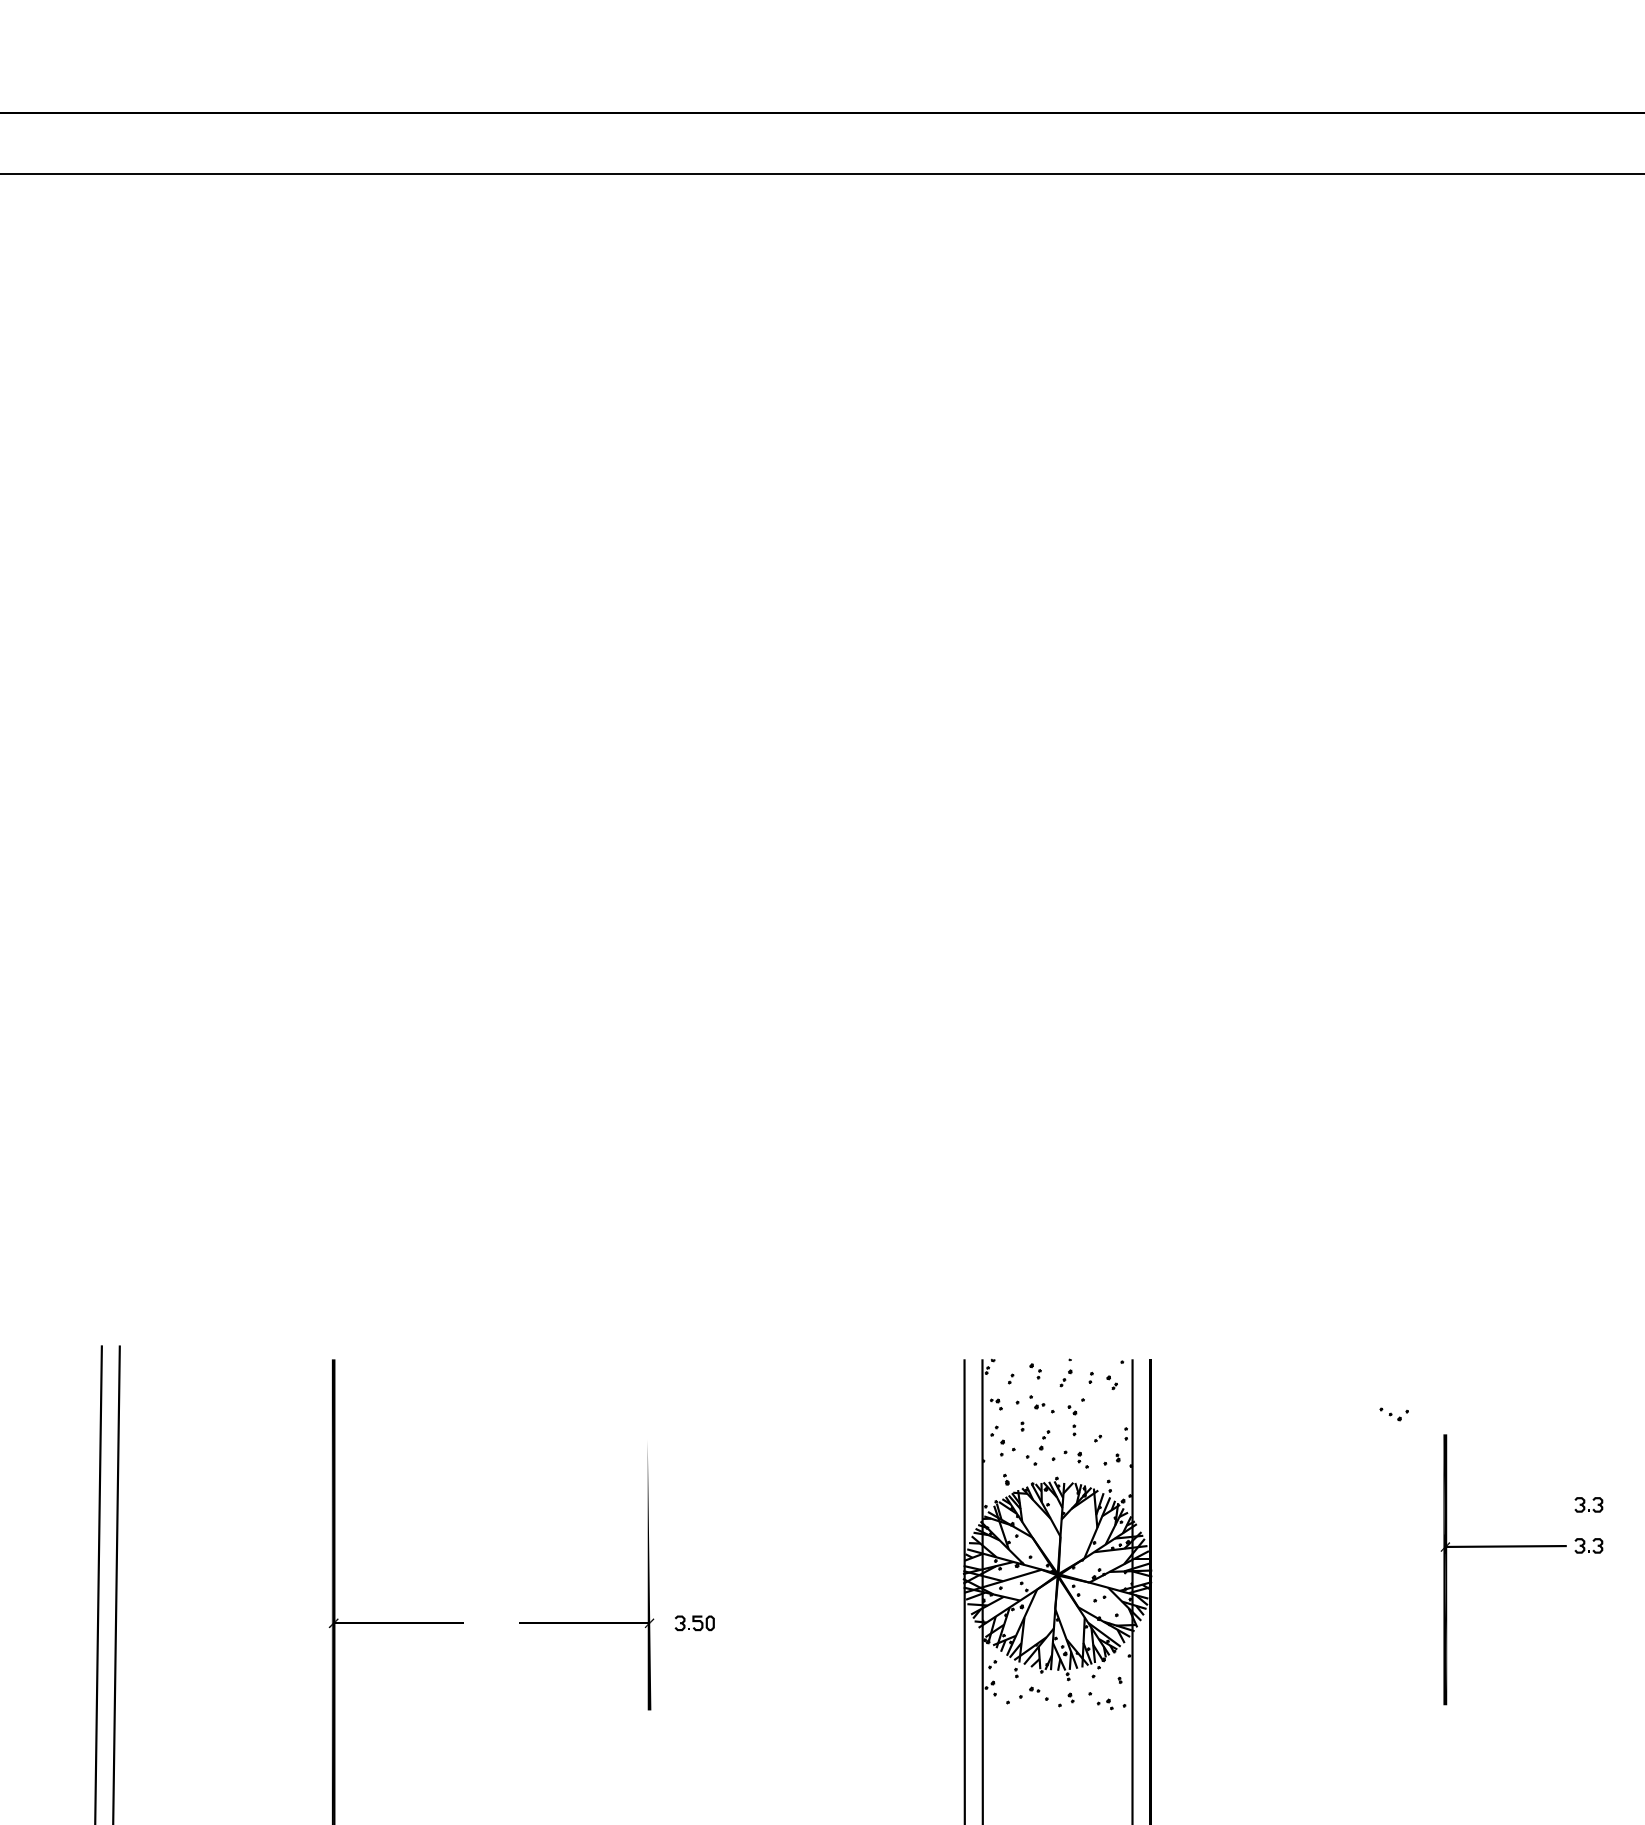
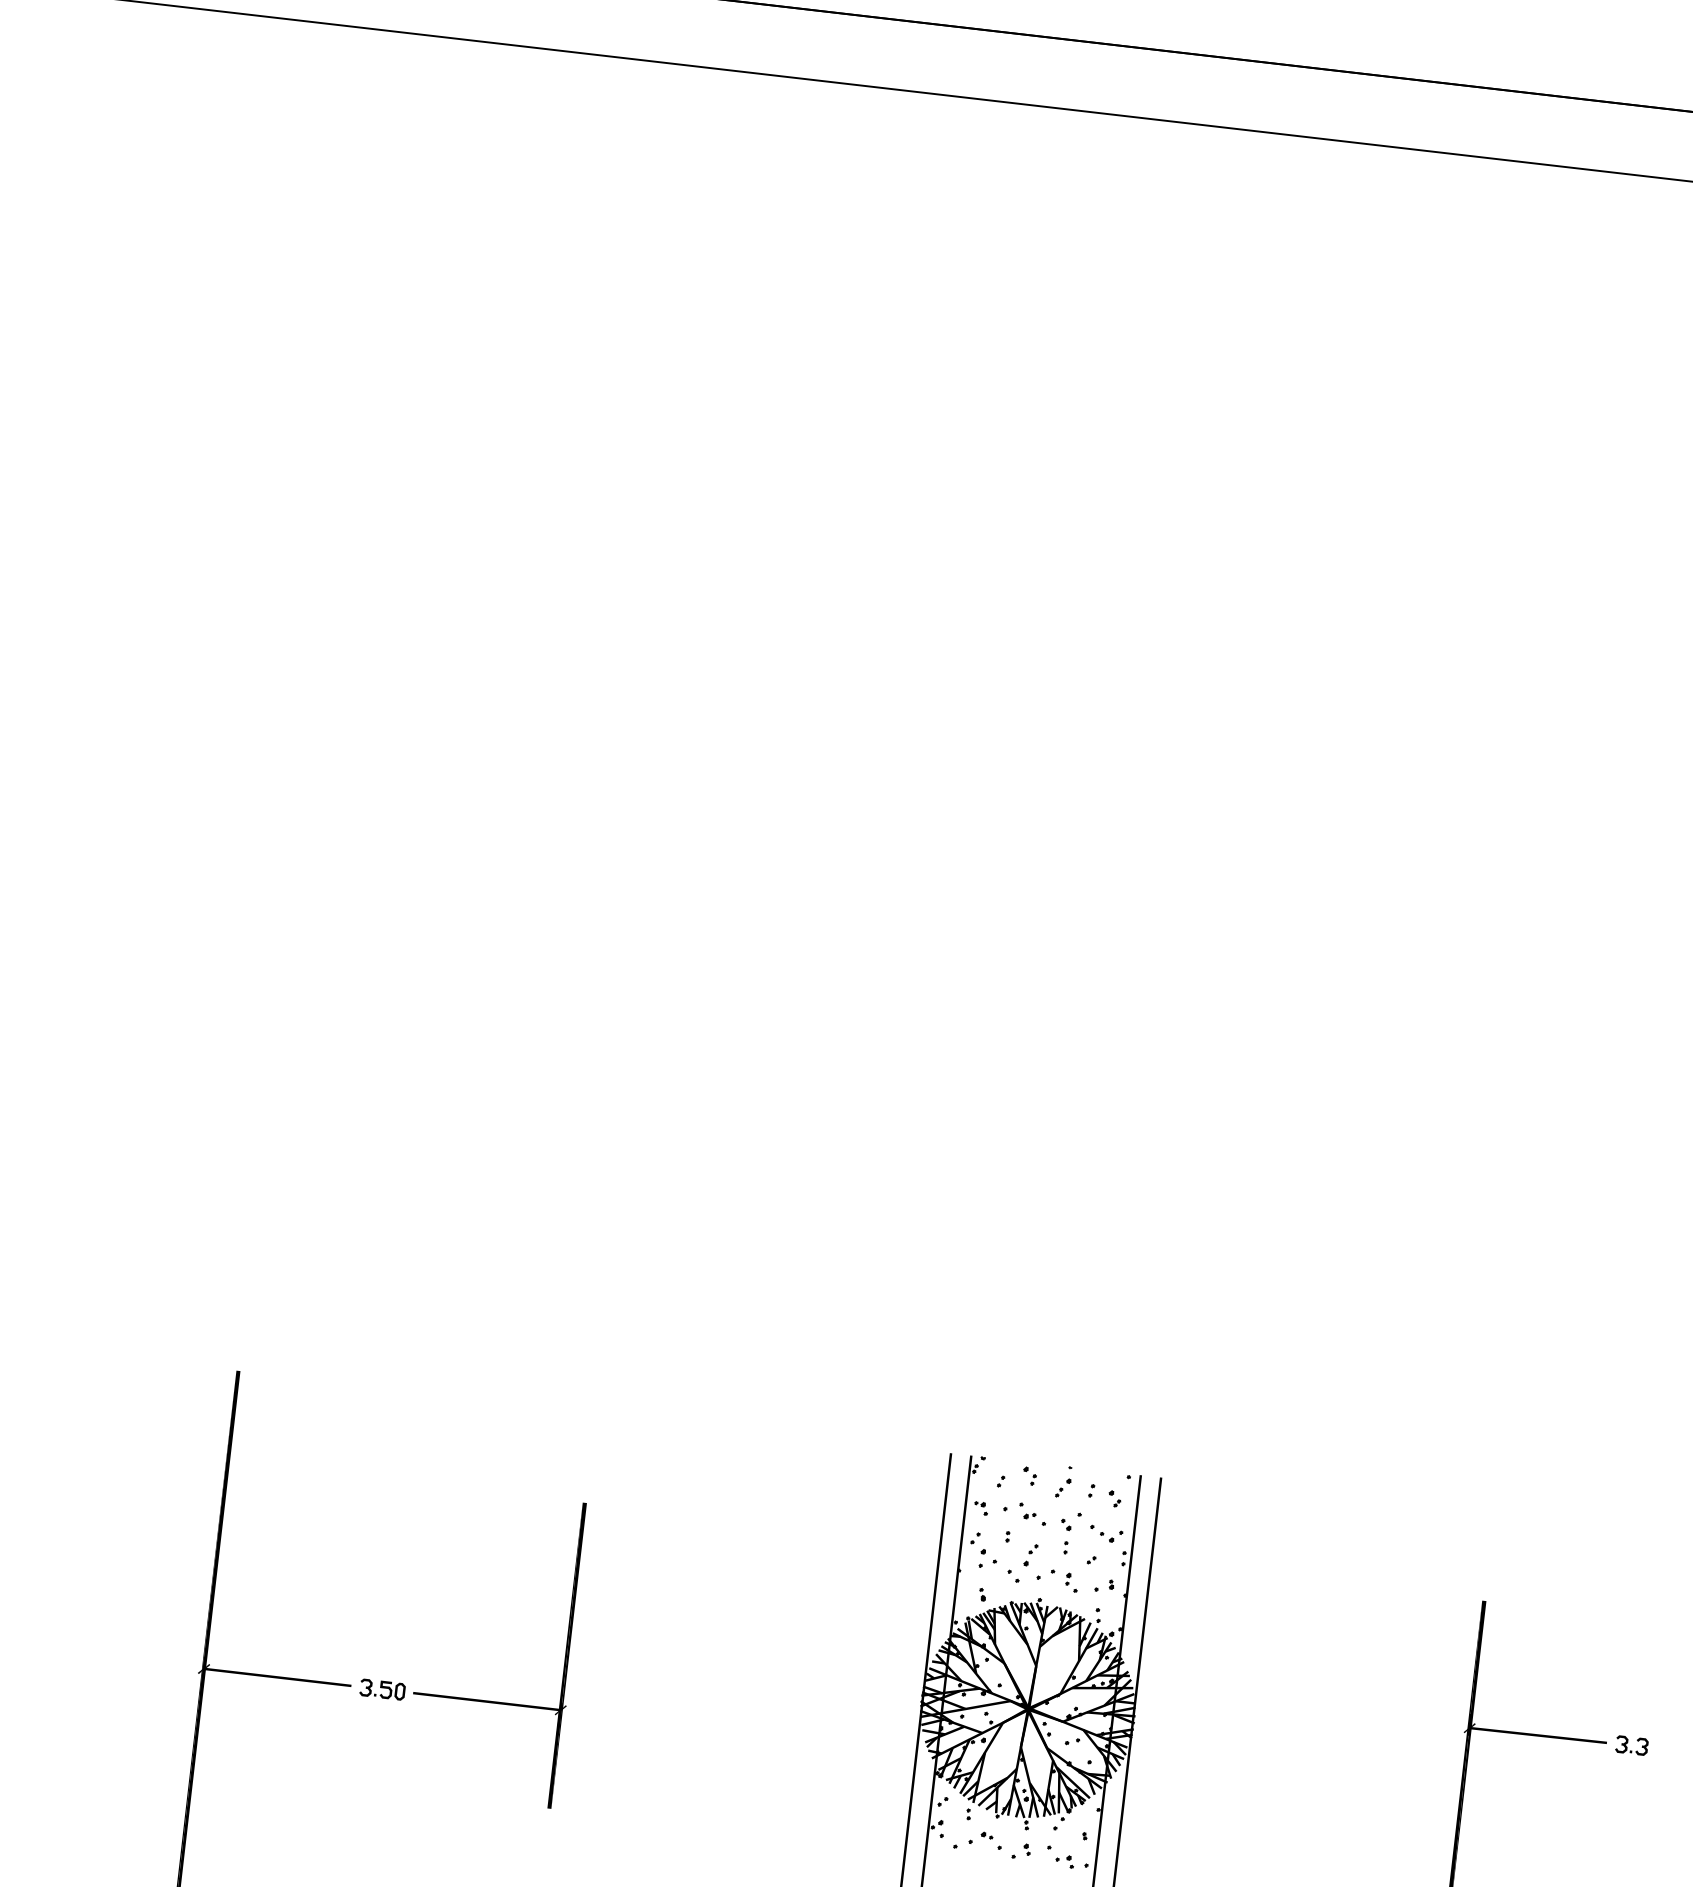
part: (1393, 1414) -> (1105, 1534), moved
part: (1588, 1504) -> (1636, 1698), removed
fill: (649, 1574) -> (567, 1655), added
part: (694, 1623) -> (382, 1689), moved

